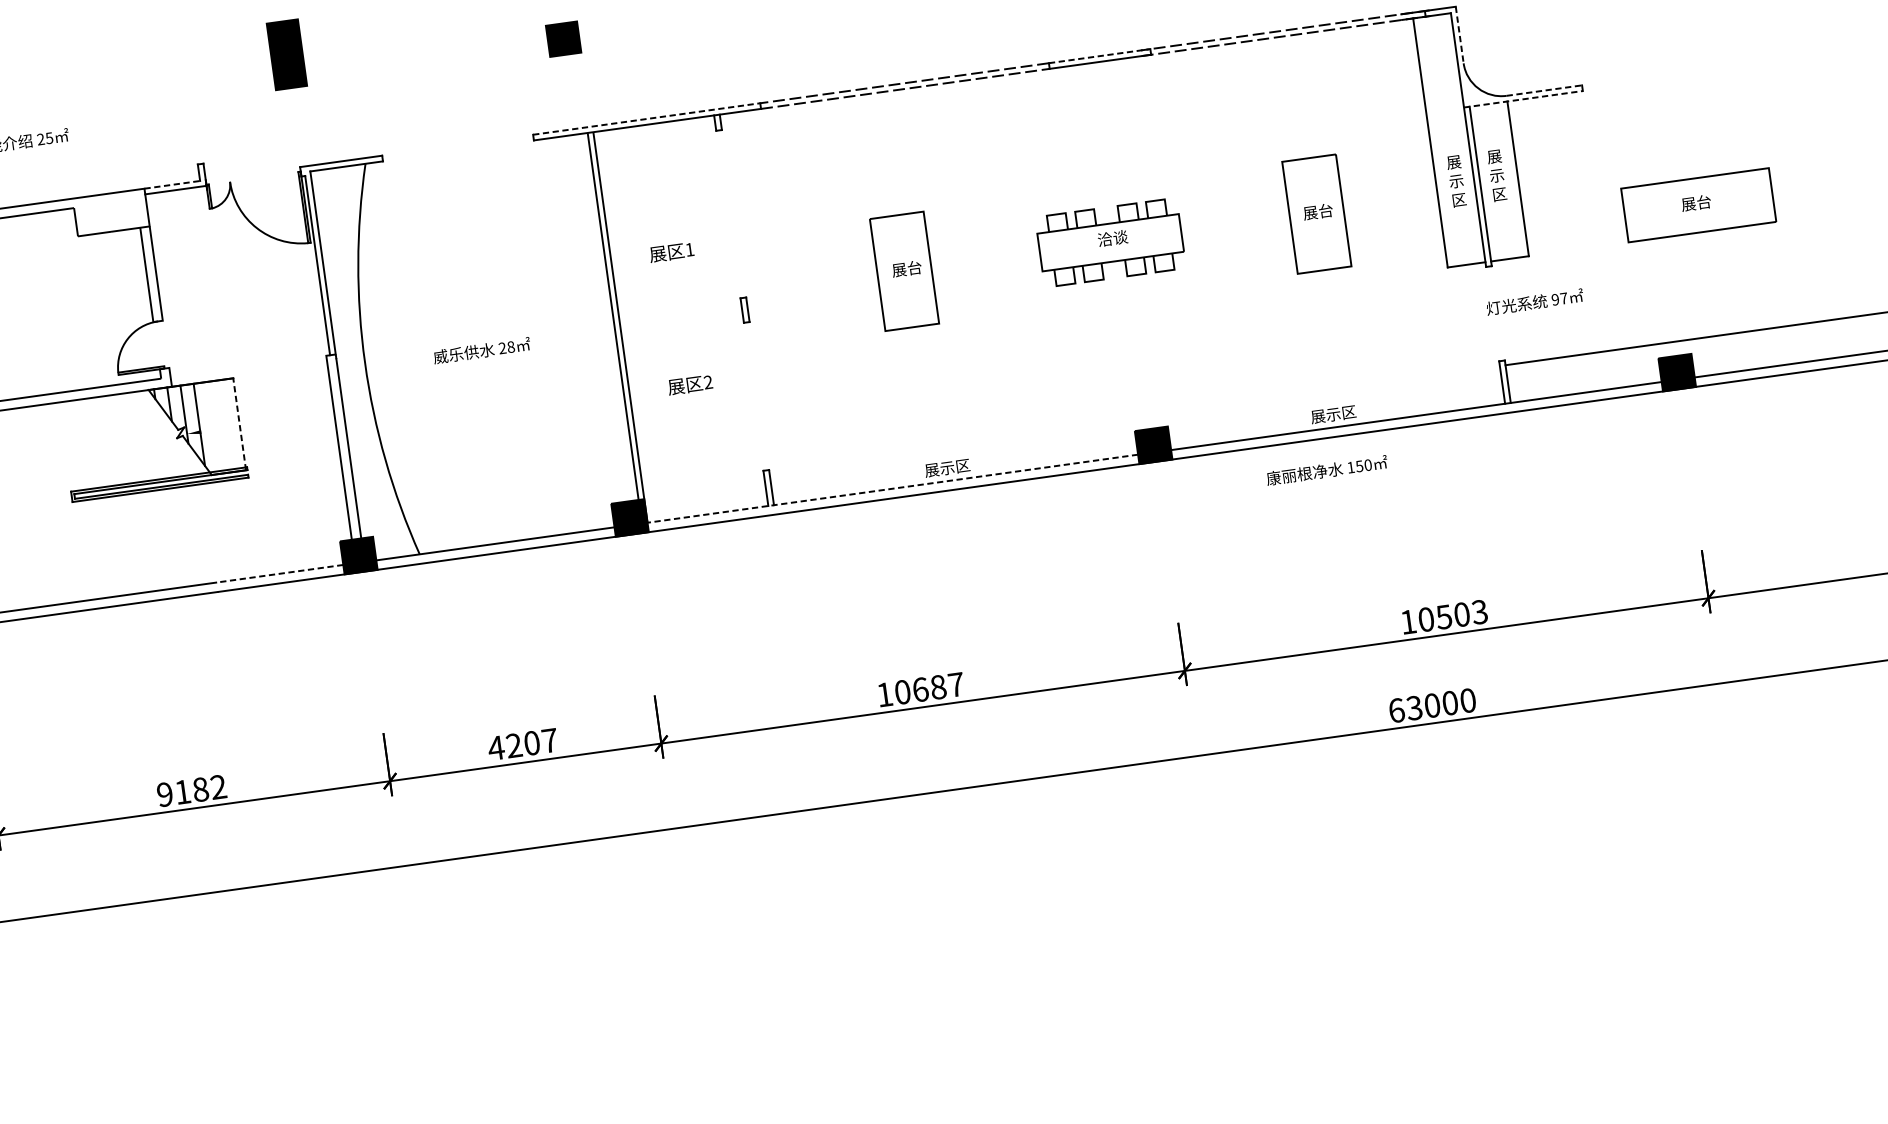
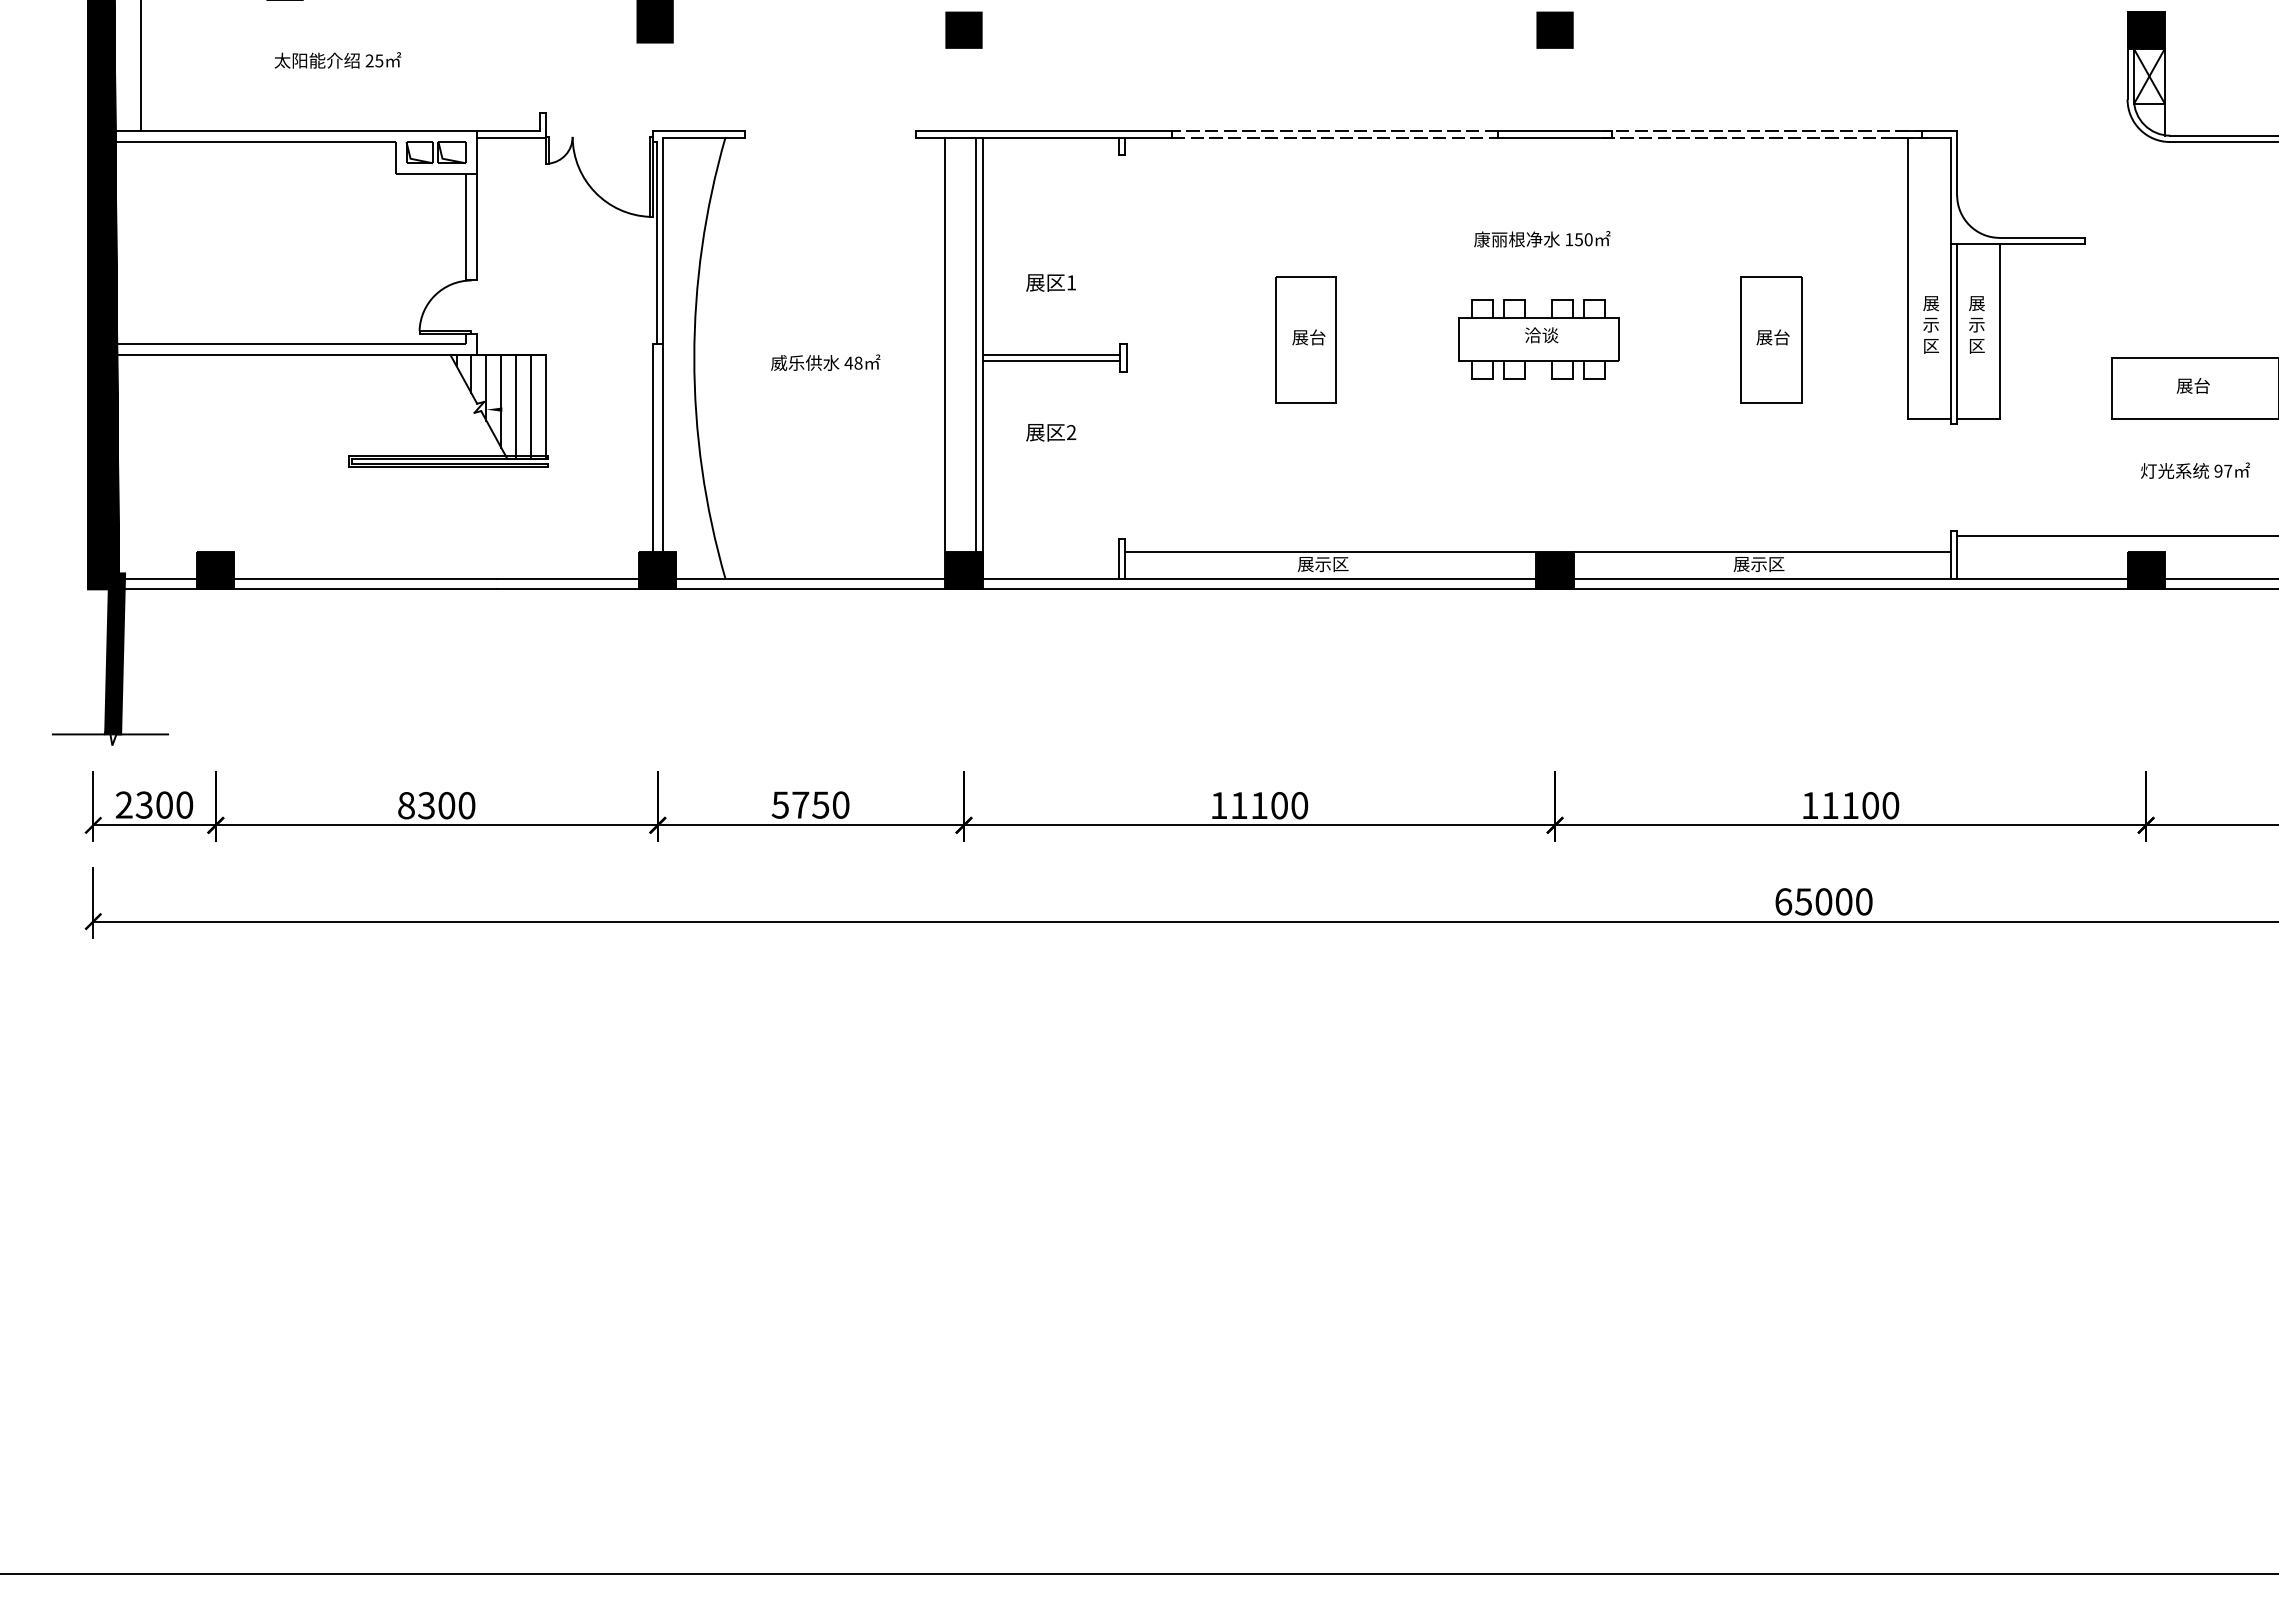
line: (1460, 35) -> (1957, 163), dashed -> solid
line: (1100, 56) -> (1555, 131), dashed -> solid
line: (1544, 90) -> (2042, 237), dashed -> solid
line: (1524, 99) -> (2018, 244), dashed -> solid
line: (647, 119) -> (1044, 131), dashed -> solid
line: (172, 184) -> (508, 131), dashed -> solid
part: (110, 212) -> (435, 152), added
text: (1534, 301) -> (2195, 470), moved
line: (681, 316) -> (1051, 355), added
line: (585, 319) -> (945, 344), added
line: (681, 321) -> (1051, 361), added
text: (502, 347) -> (848, 362), 28 -> 48
line: (1334, 403) -> (1761, 552), added
line: (240, 423) -> (546, 406), dashed -> solid
line: (226, 425) -> (531, 406), added
line: (213, 427) -> (516, 406), added
line: (952, 456) -> (1330, 552), added
text: (1327, 470) -> (1542, 239), moved
line: (892, 488) -> (1259, 578), dashed -> solid
line: (279, 573) -> (567, 578), dashed -> solid
text: (1453, 615) -> (1860, 805), 10503 -> 11100
text: (929, 688) -> (1269, 805), 10687 -> 11100
text: (1414, 707) -> (1803, 901), 63000 -> 65000
text: (522, 743) -> (810, 804), 4207 -> 5750
text: (191, 790) -> (436, 805), 9182 -> 8300

